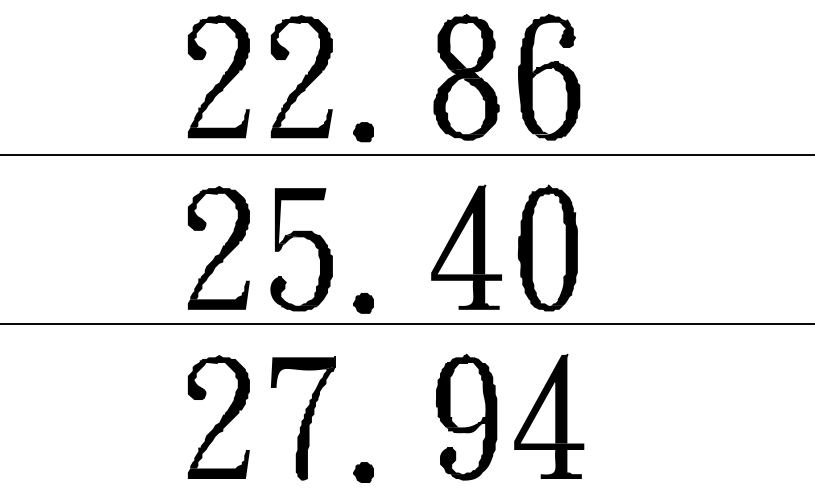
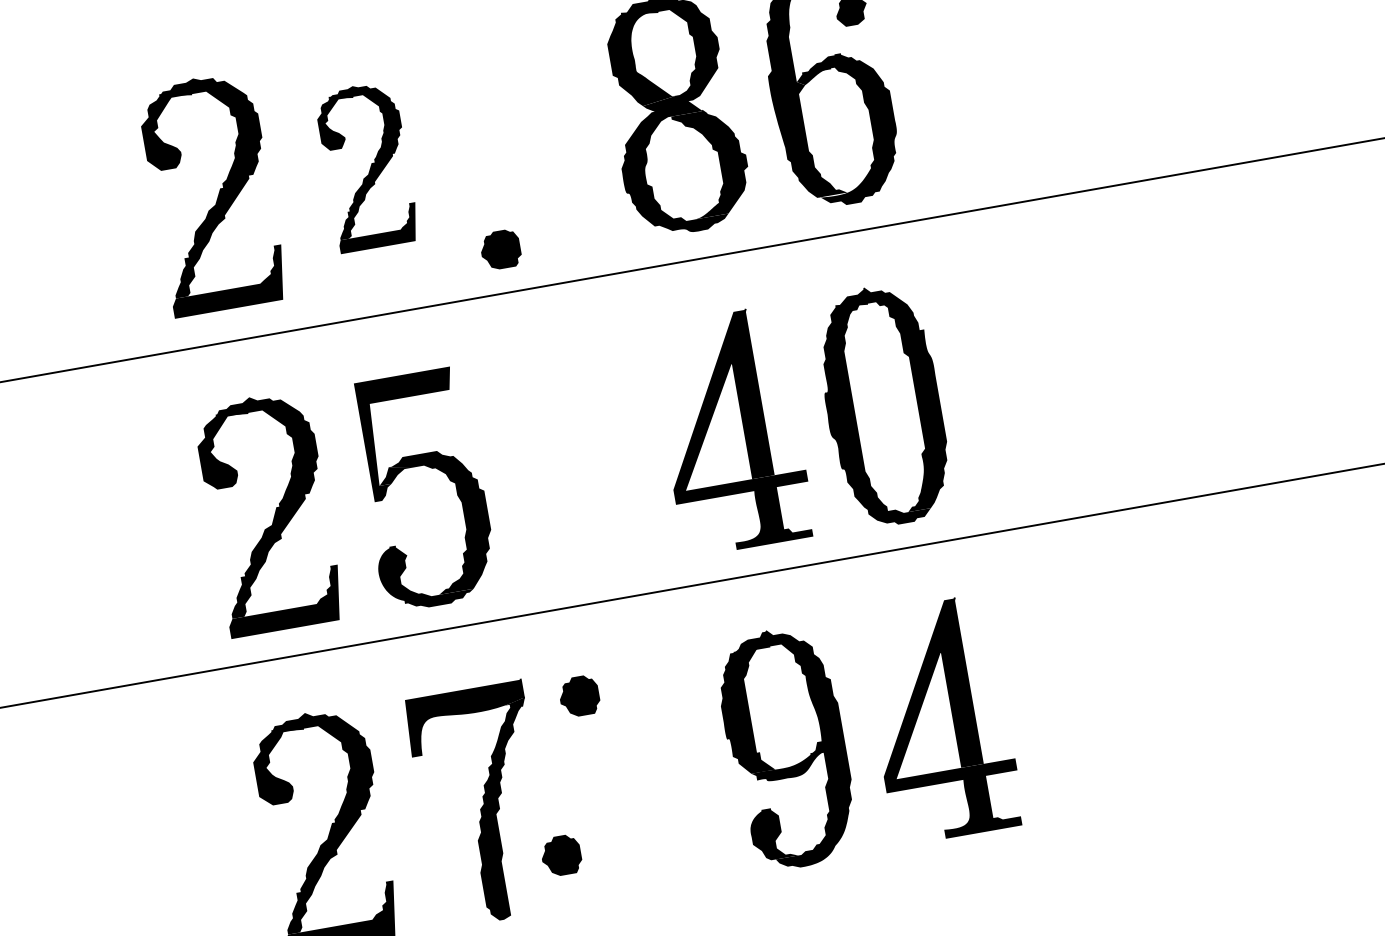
part: (301, 76) -> (366, 166), size x0.7
part: (363, 303) -> (579, 696), moved
part: (363, 472) -> (561, 855), moved

